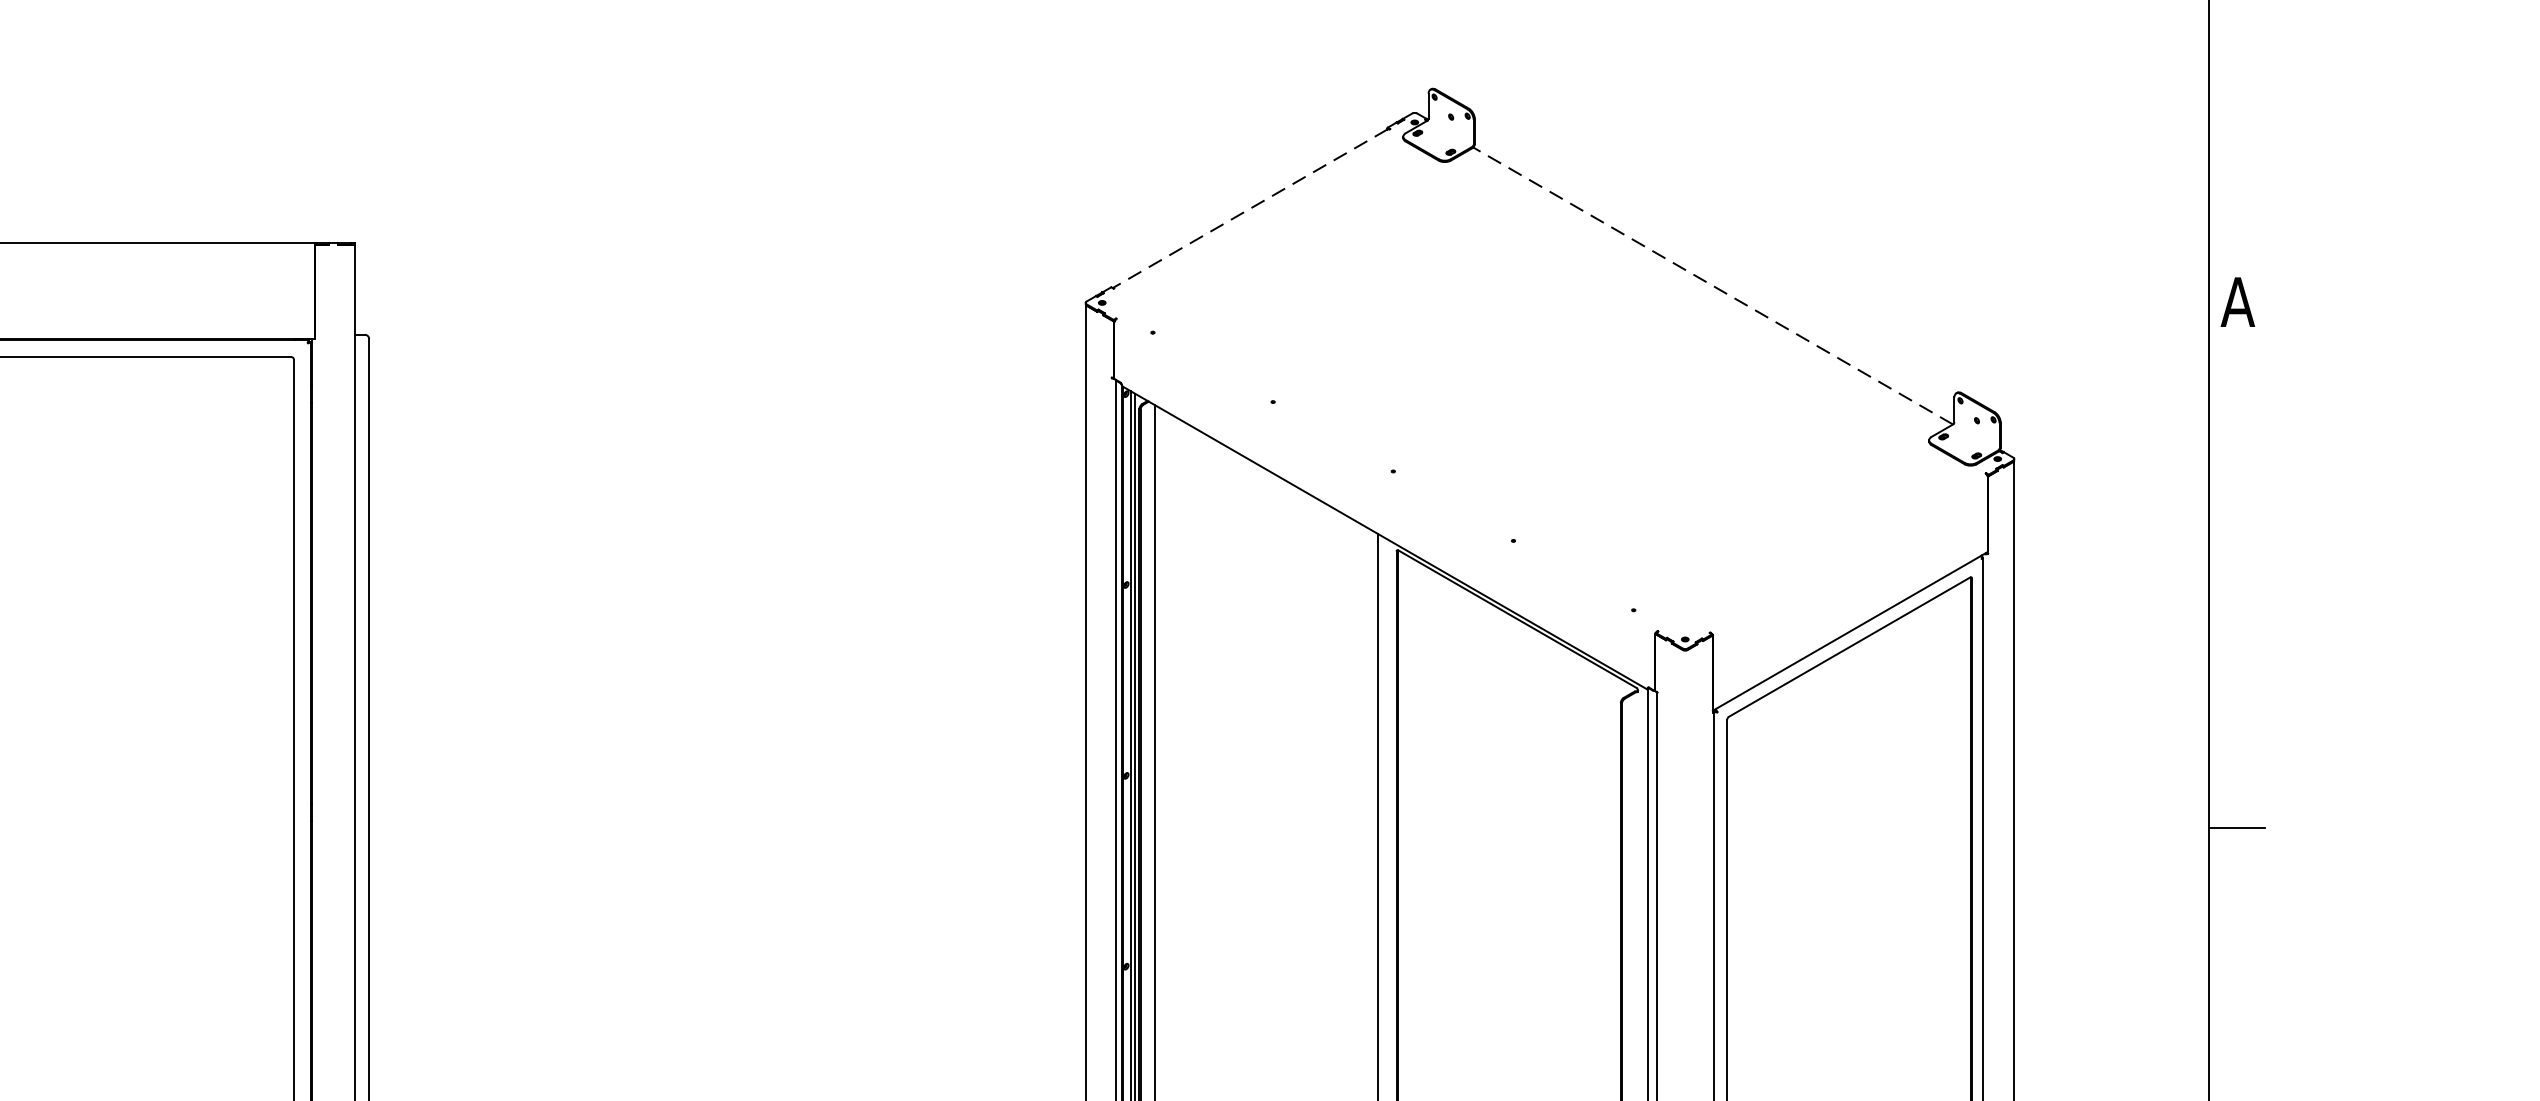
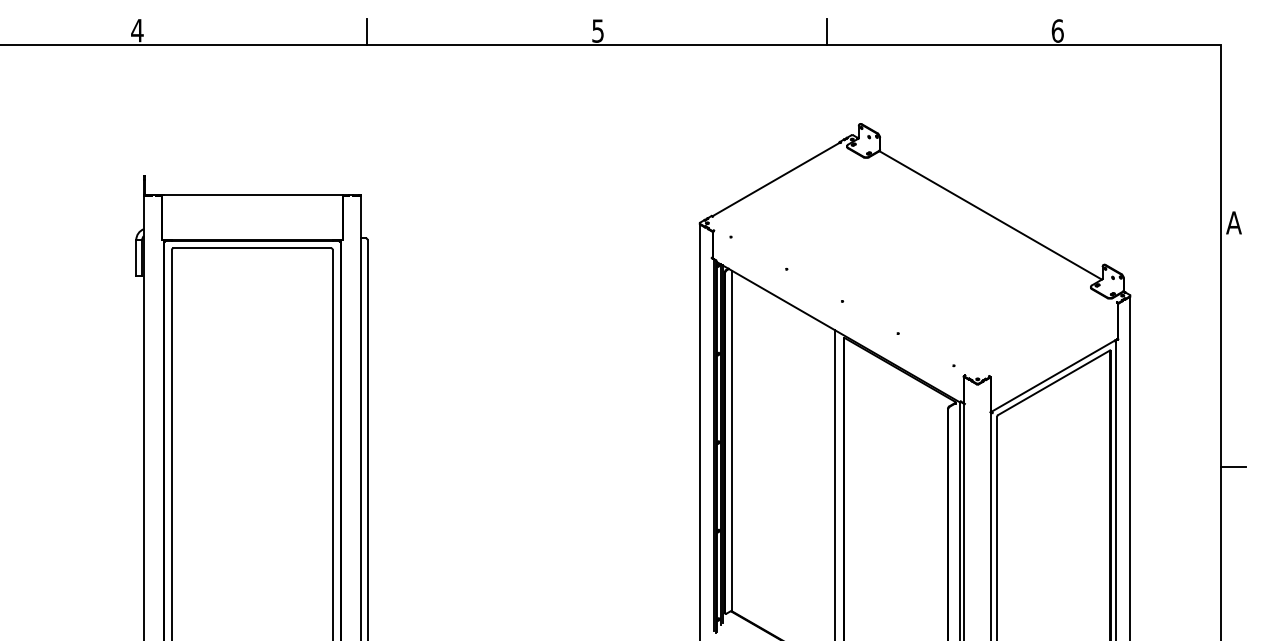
line: (1251, 208) -> (776, 179), dashed -> solid
line: (1712, 286) -> (990, 215), dashed -> solid

